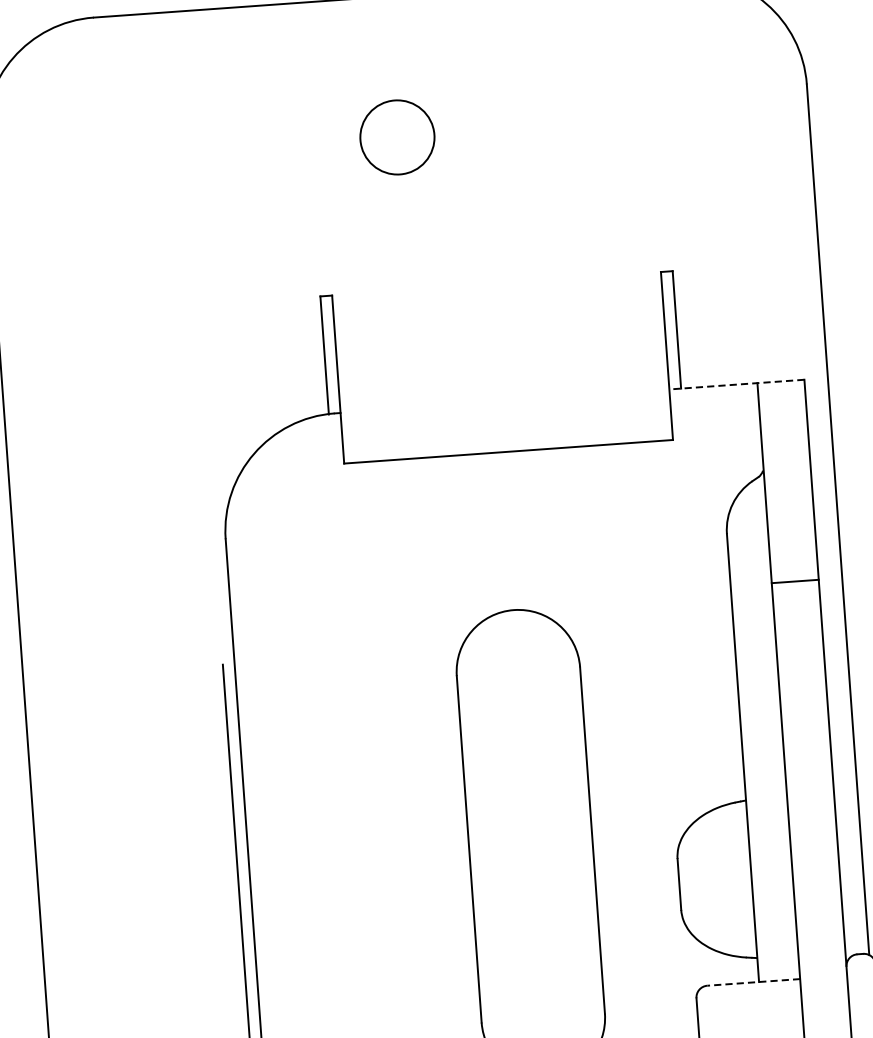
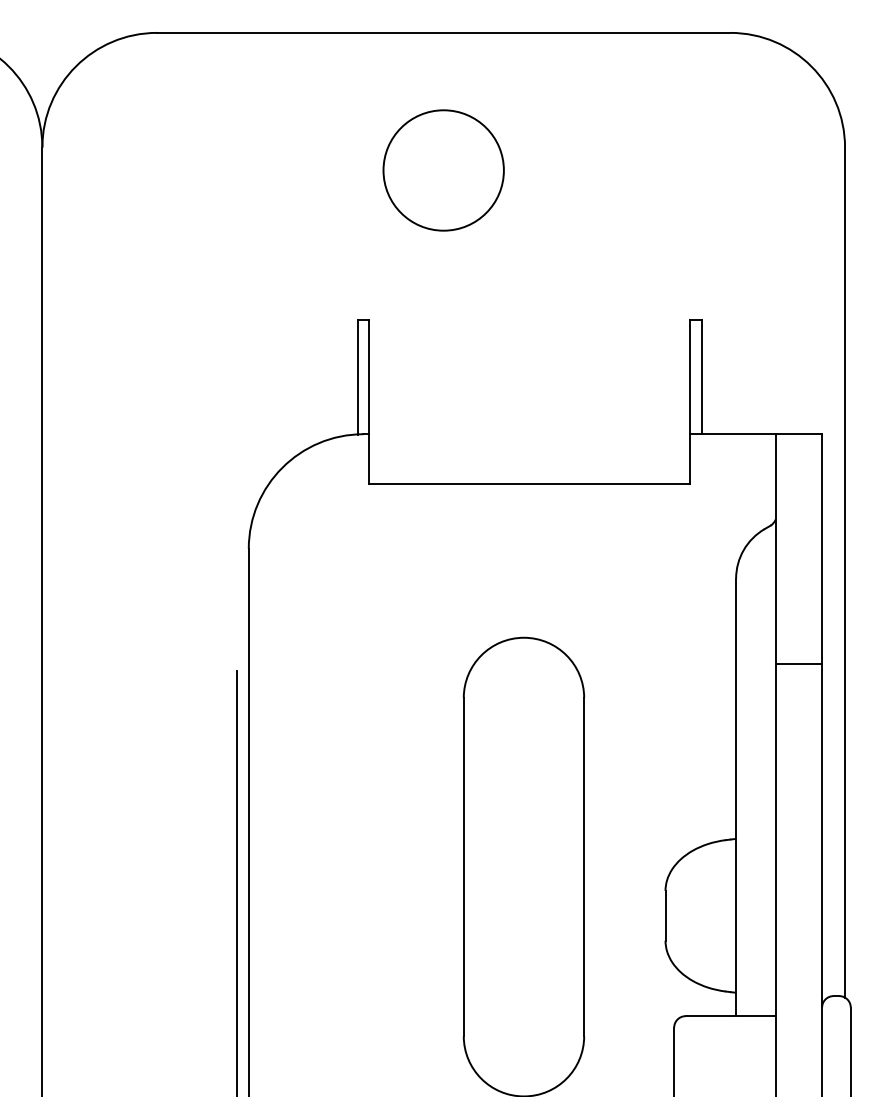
circle: (397, 137) -> (443, 170), size x1.67
line: (737, 384) -> (756, 434), dashed -> solid
line: (795, 581) -> (799, 663), moved
line: (753, 982) -> (730, 1016), dashed -> solid

